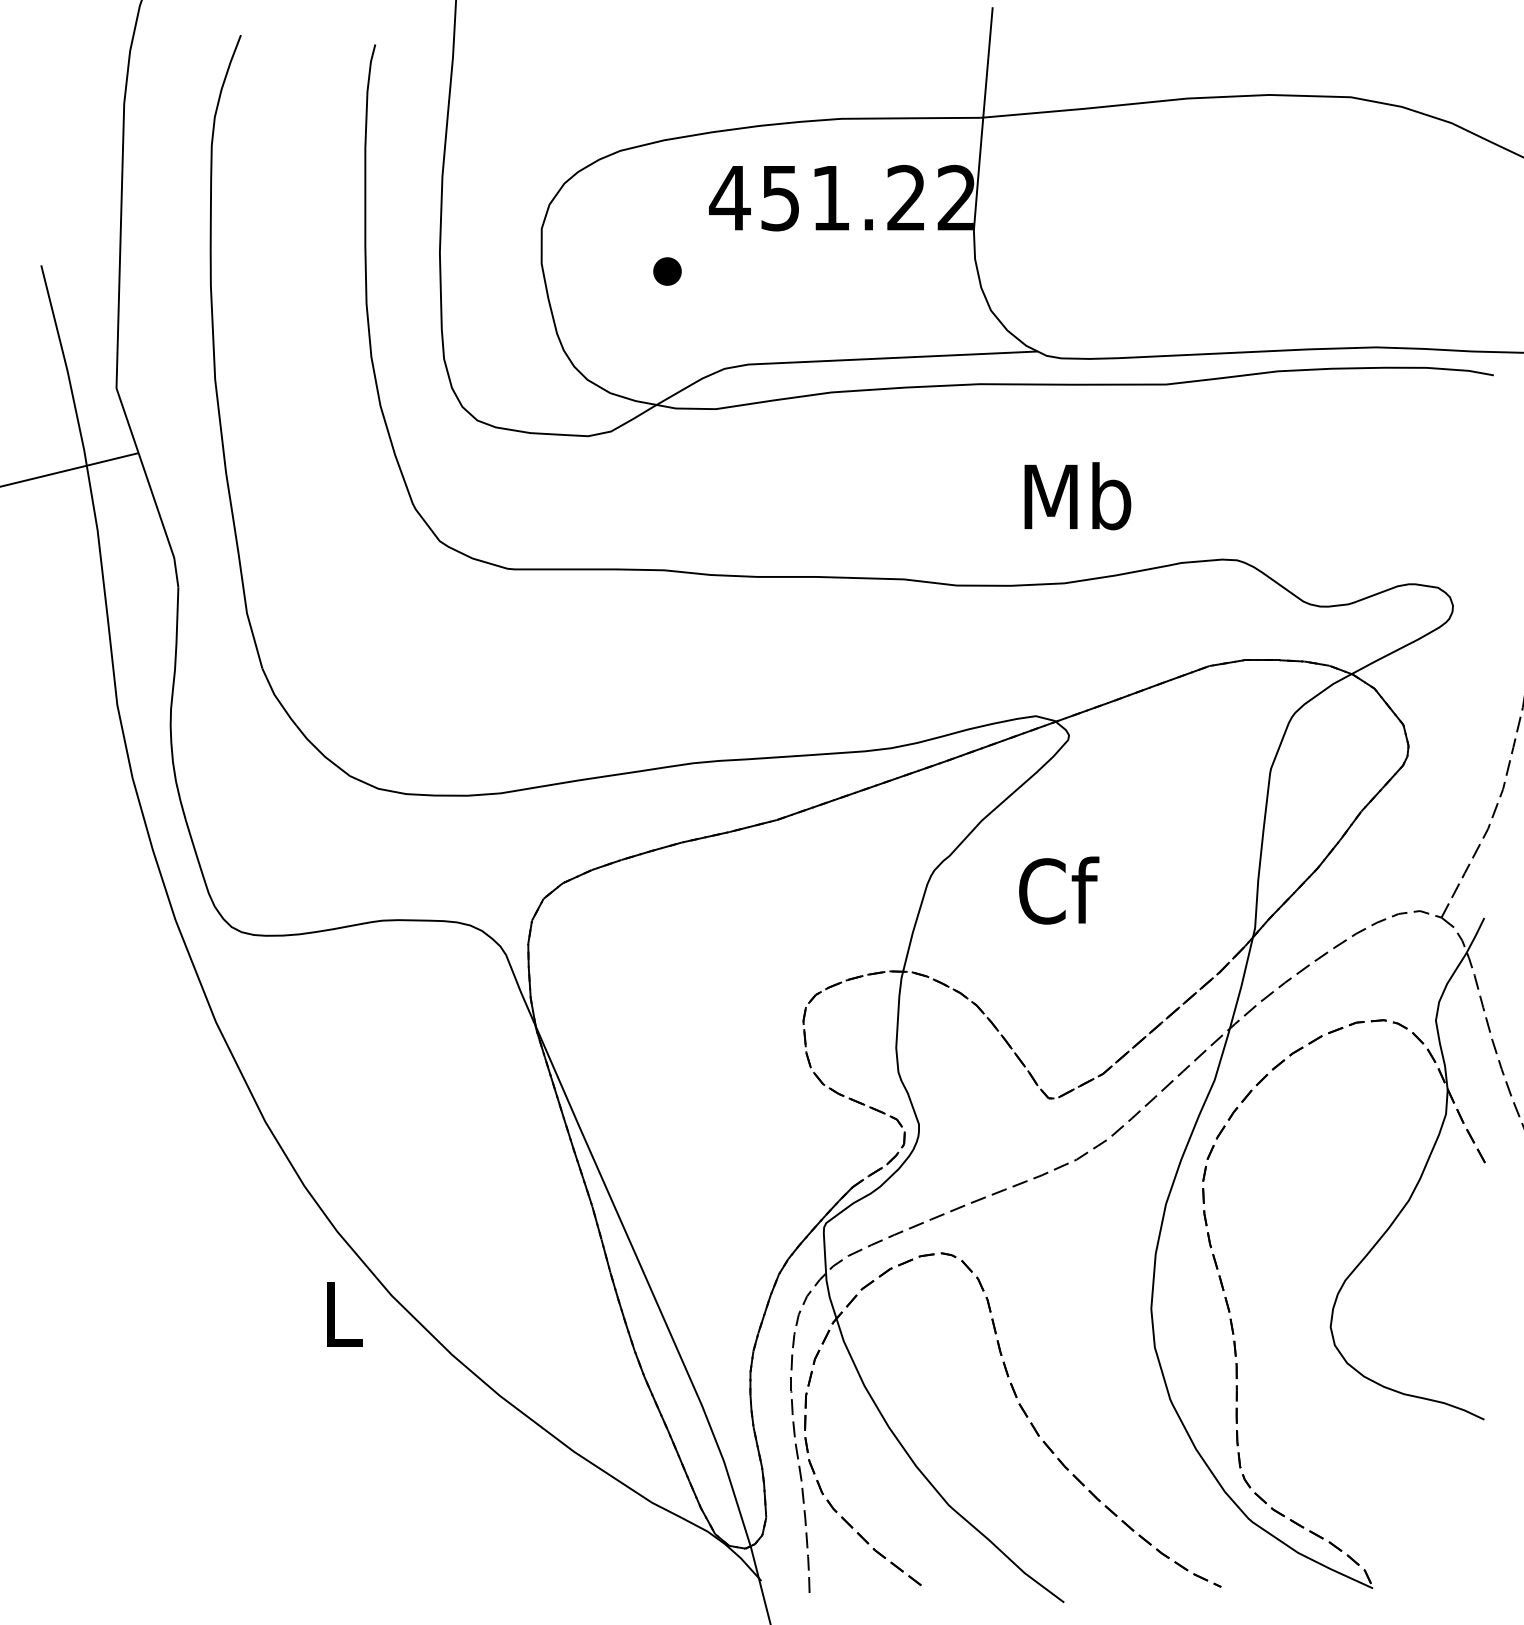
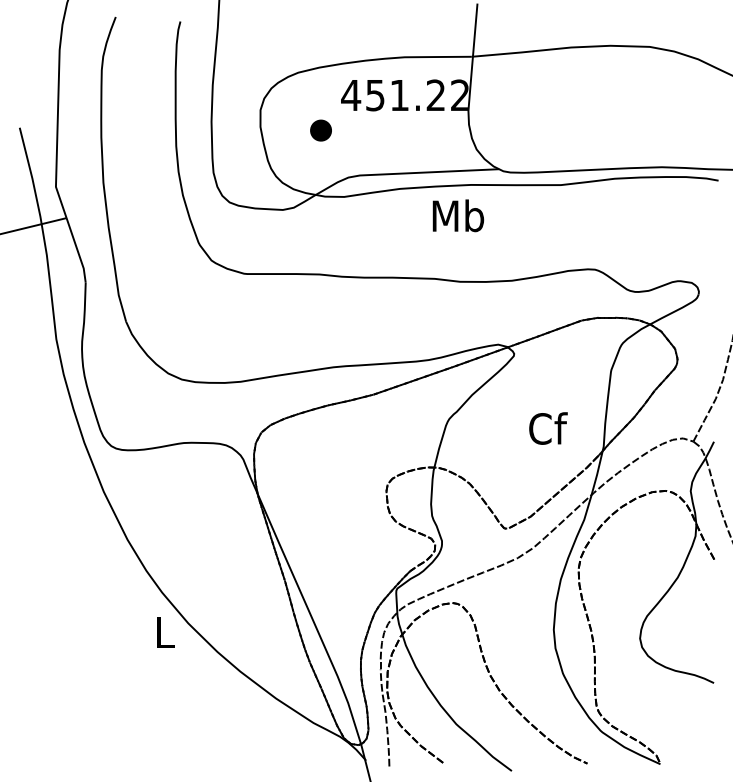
part: (666, 271) -> (320, 130), size x1.6
text: (1077, 495) -> (458, 215), moved
text: (1059, 890) -> (548, 428), moved

